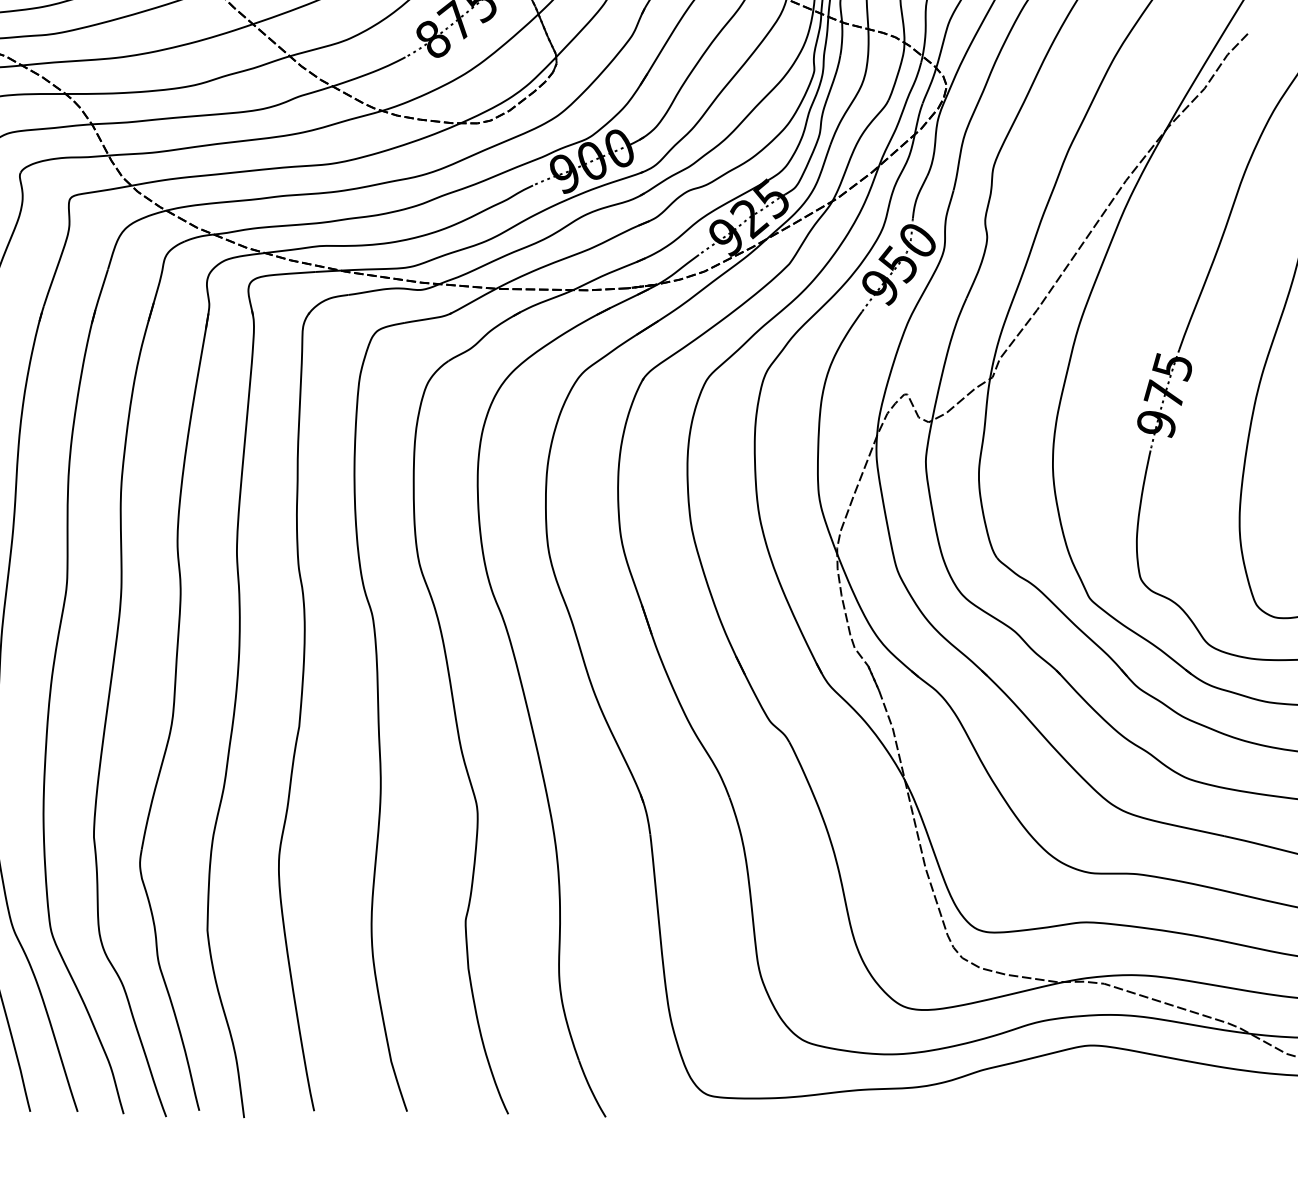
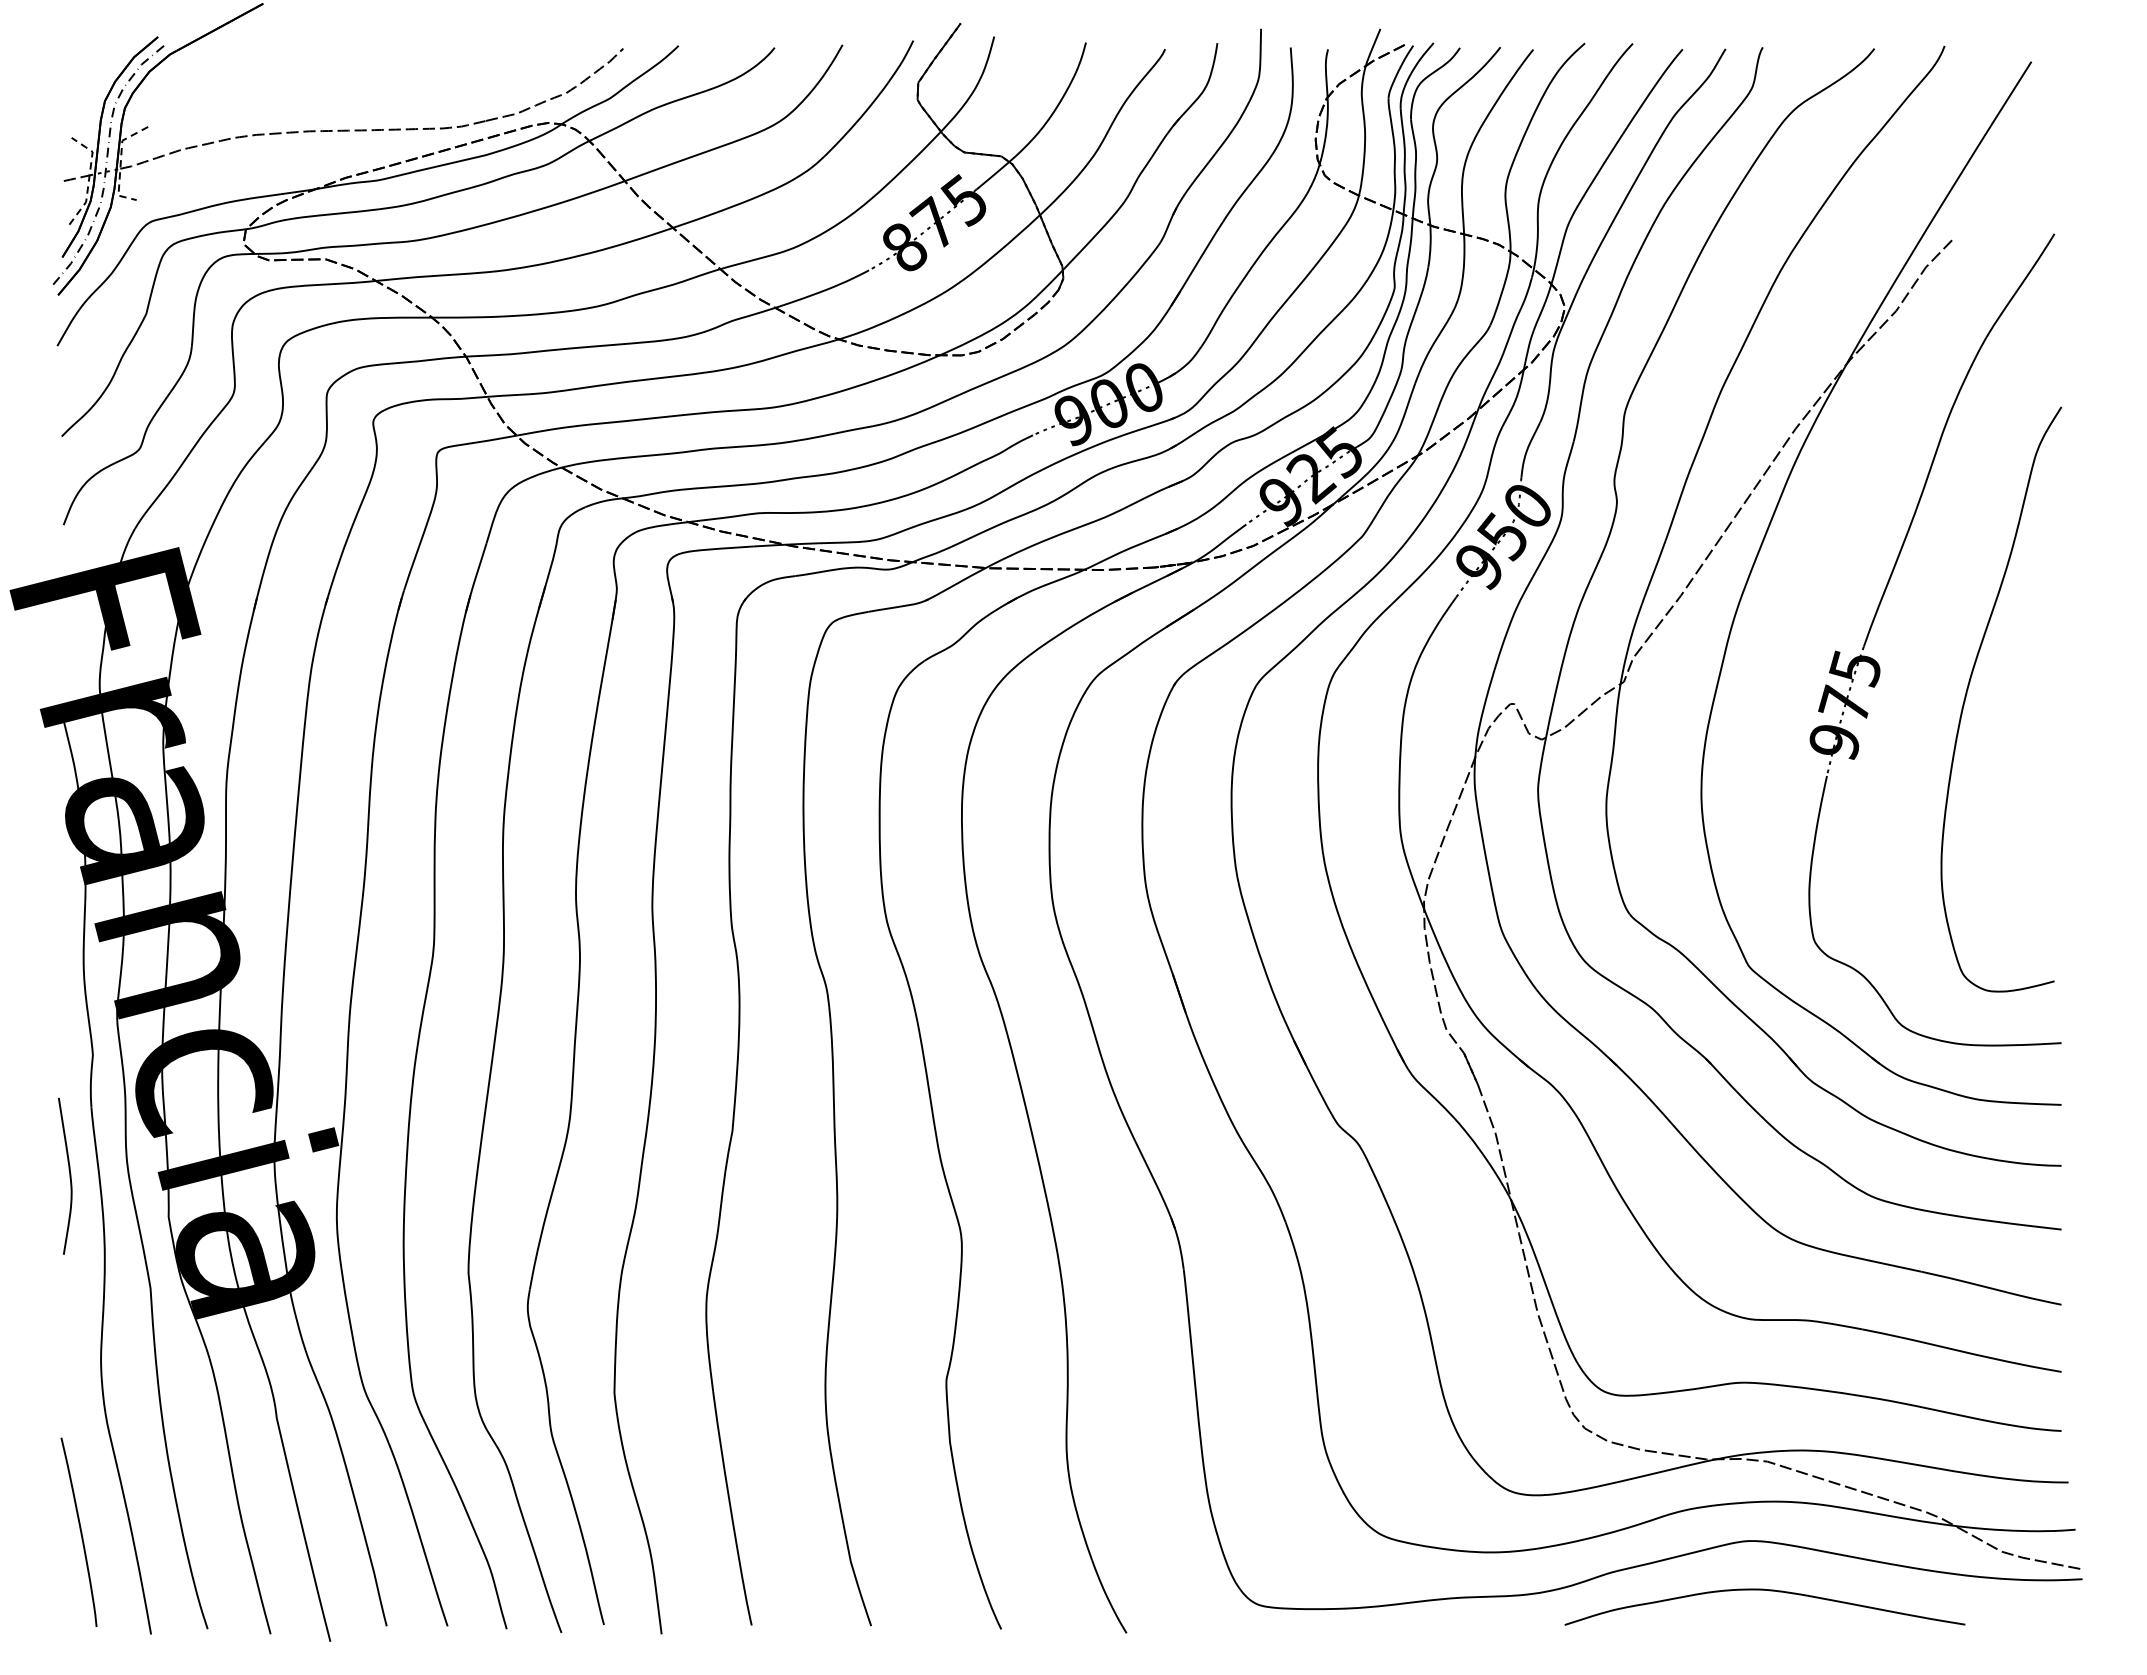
curve: (1105, 1084) -> (1769, 1591), added

